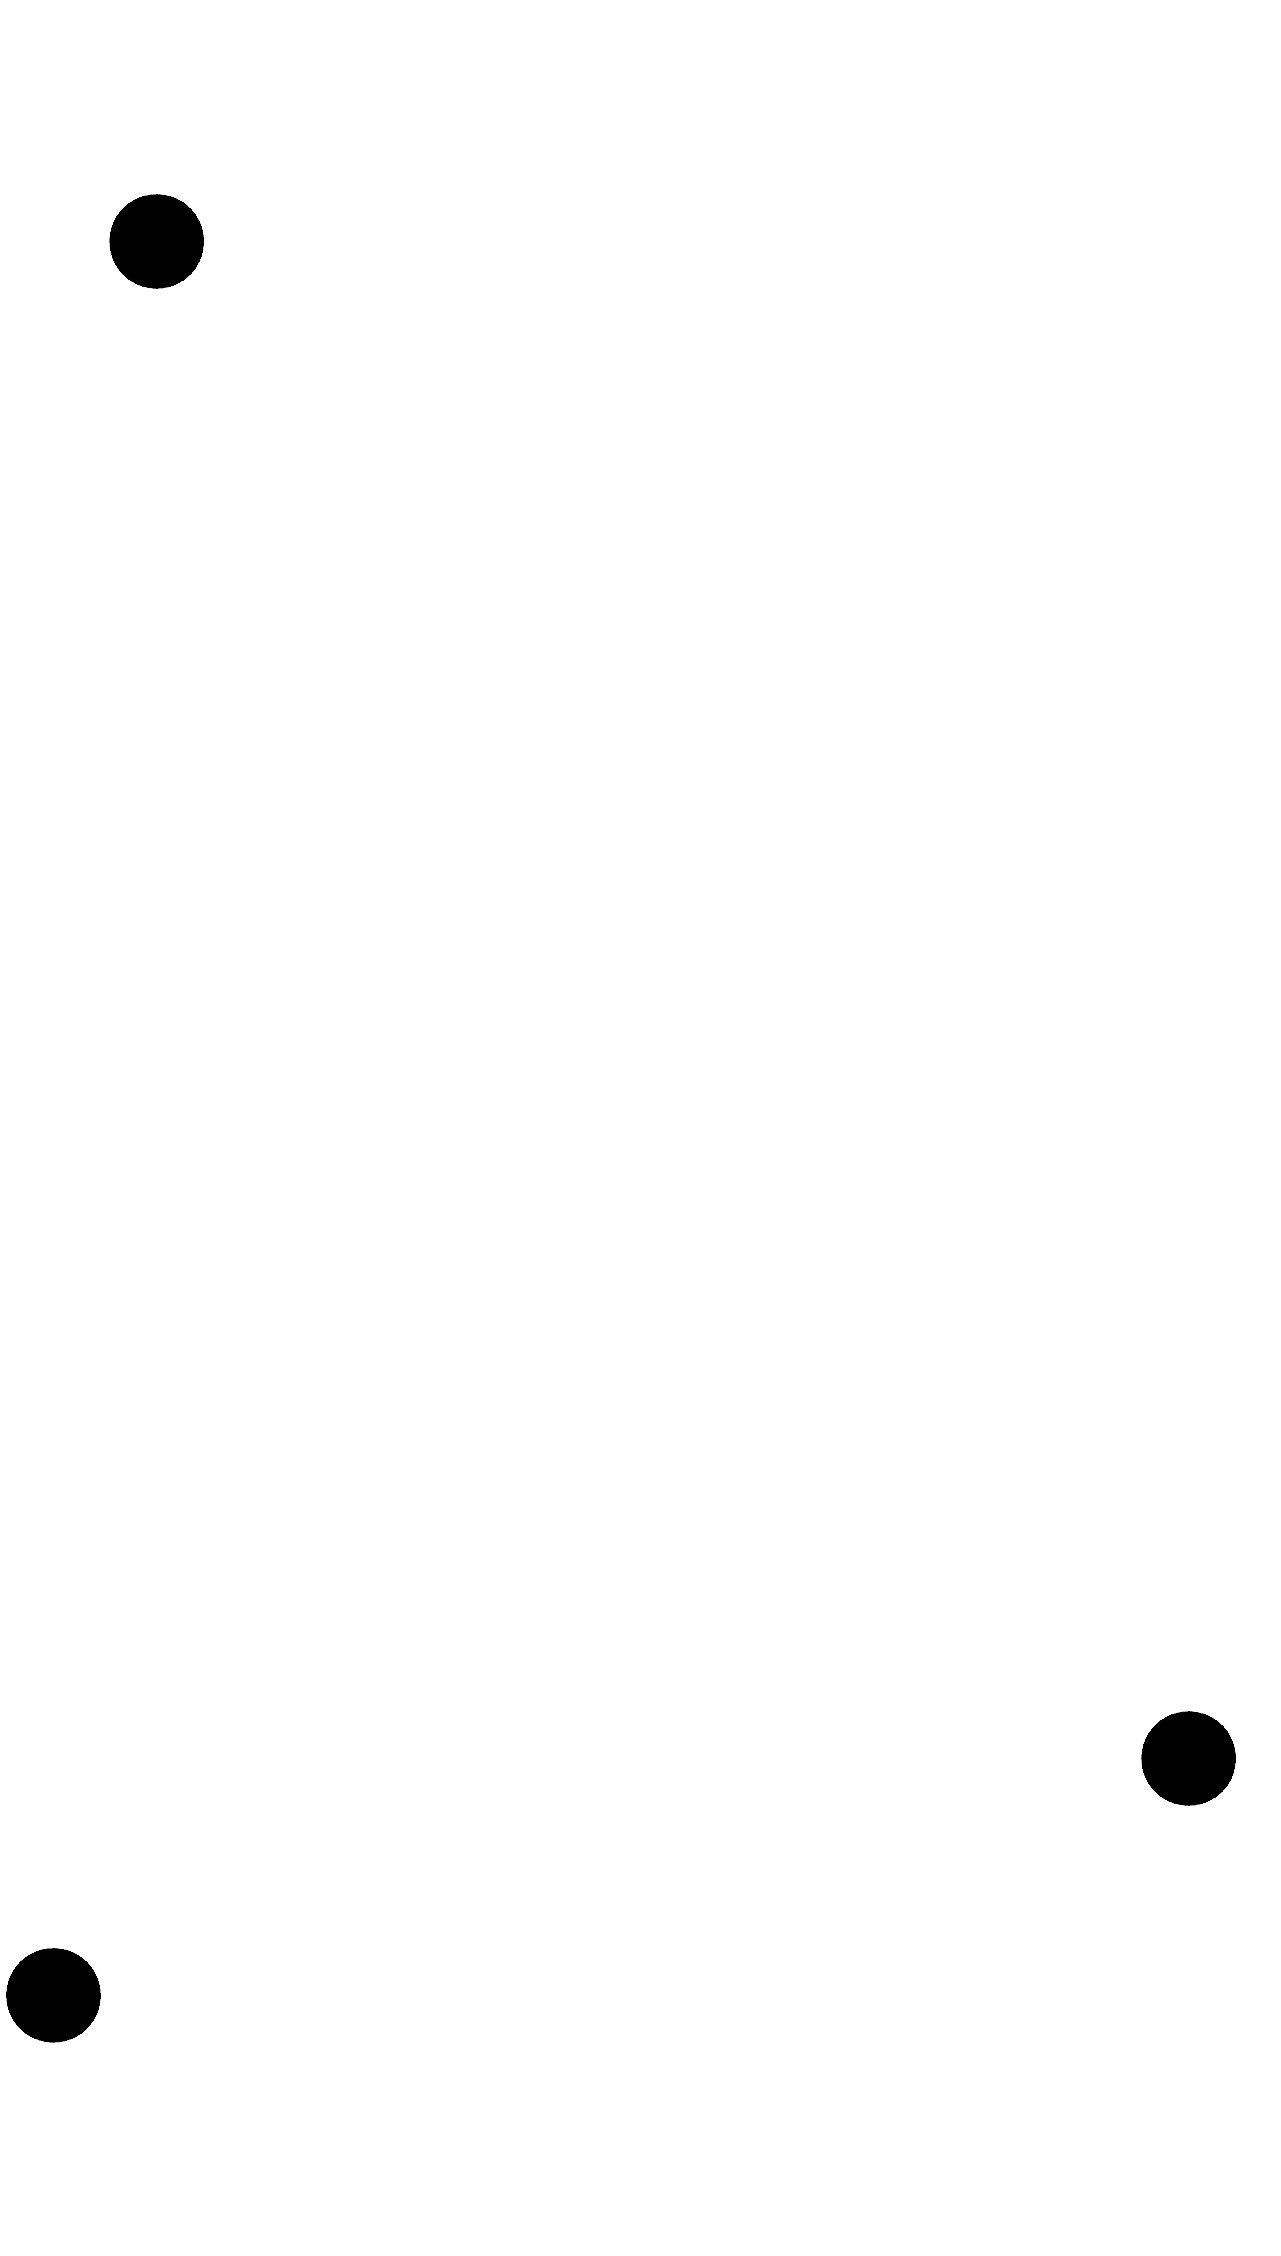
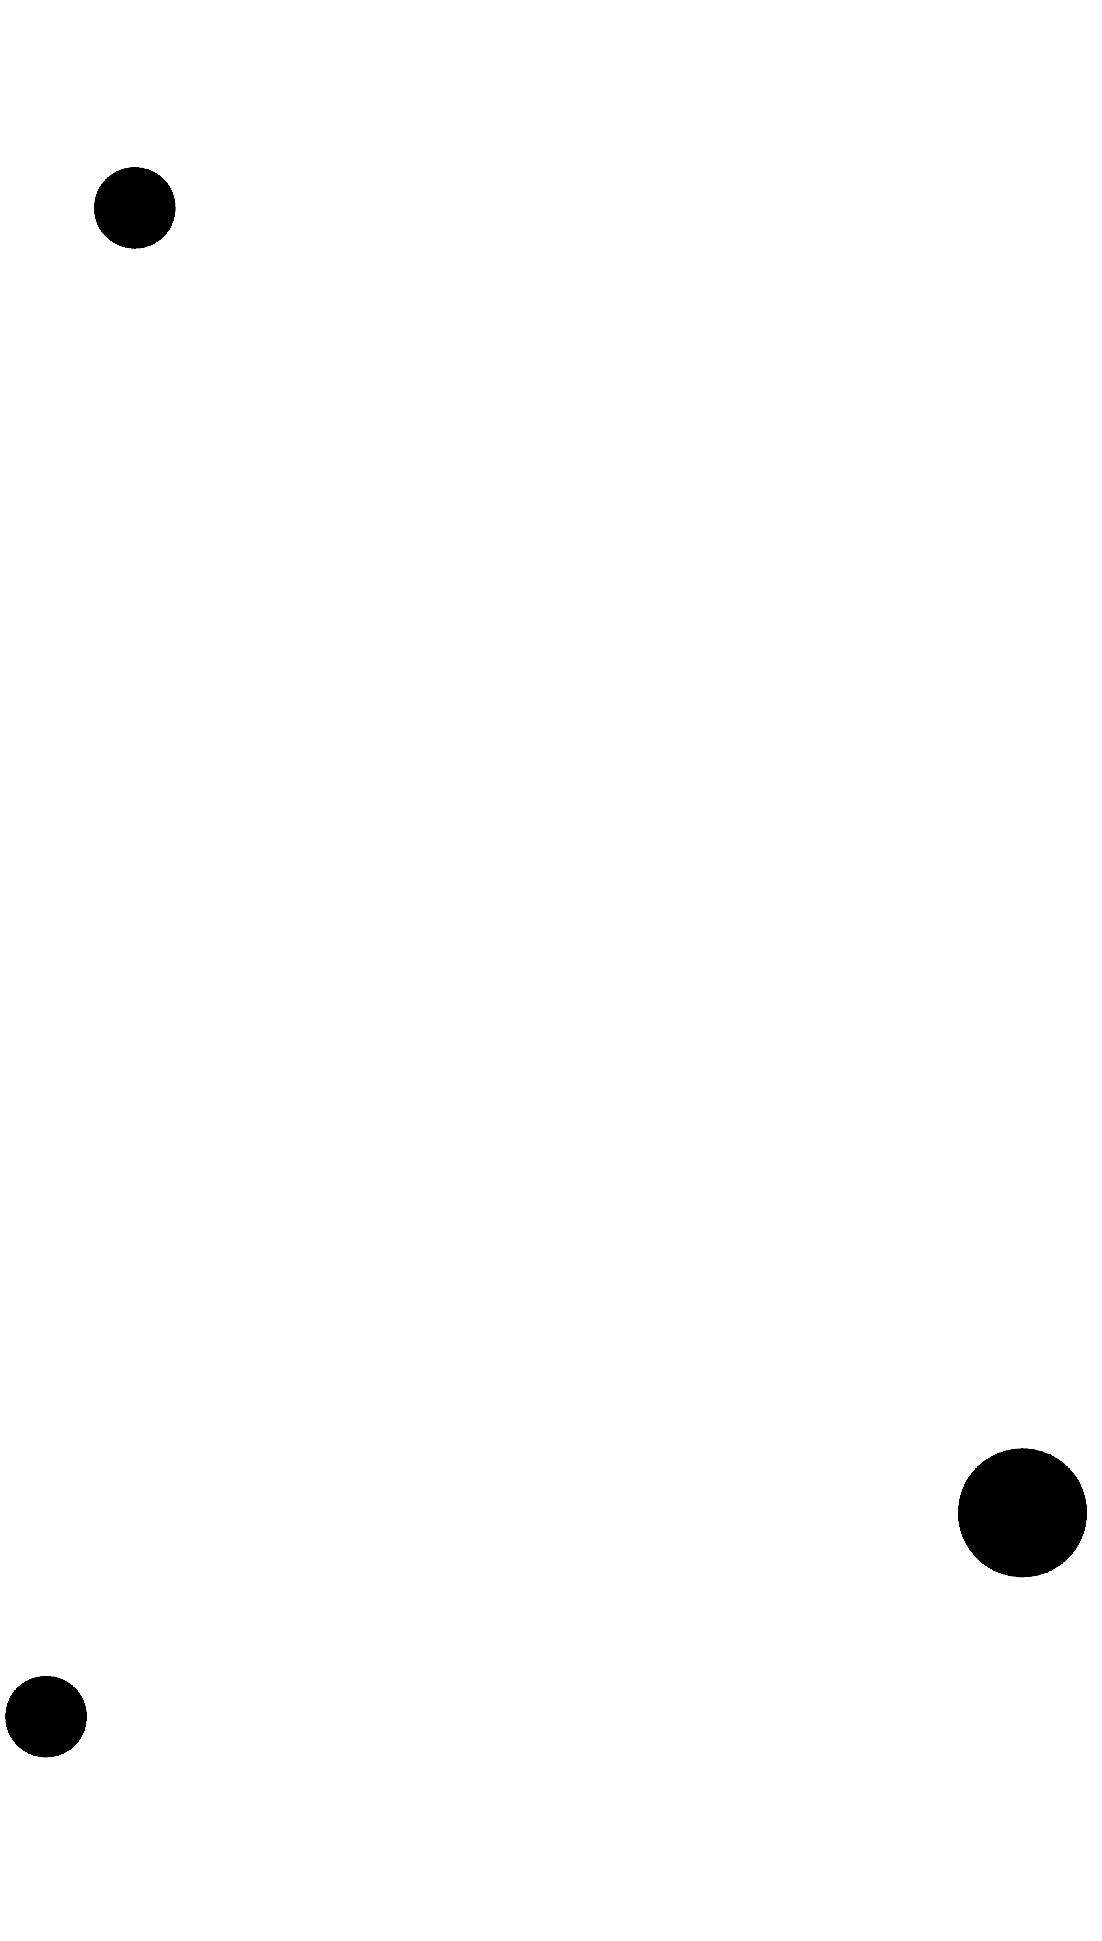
part: (1188, 1758) -> (1022, 1512), size x1.6

